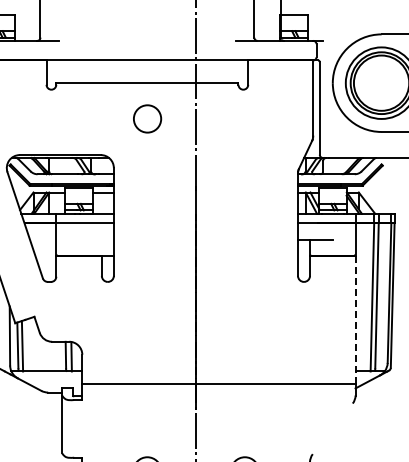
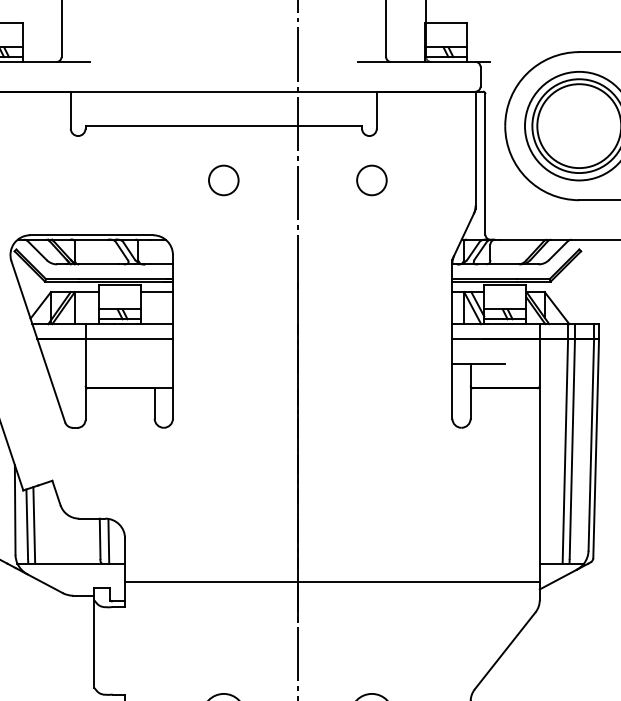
circle: (146, 118) -> (222, 179), size x0.71
circle: (244, 118) -> (371, 179), added
line: (355, 319) -> (539, 484), dashed -> solid
line: (332, 428) -> (504, 650), added

